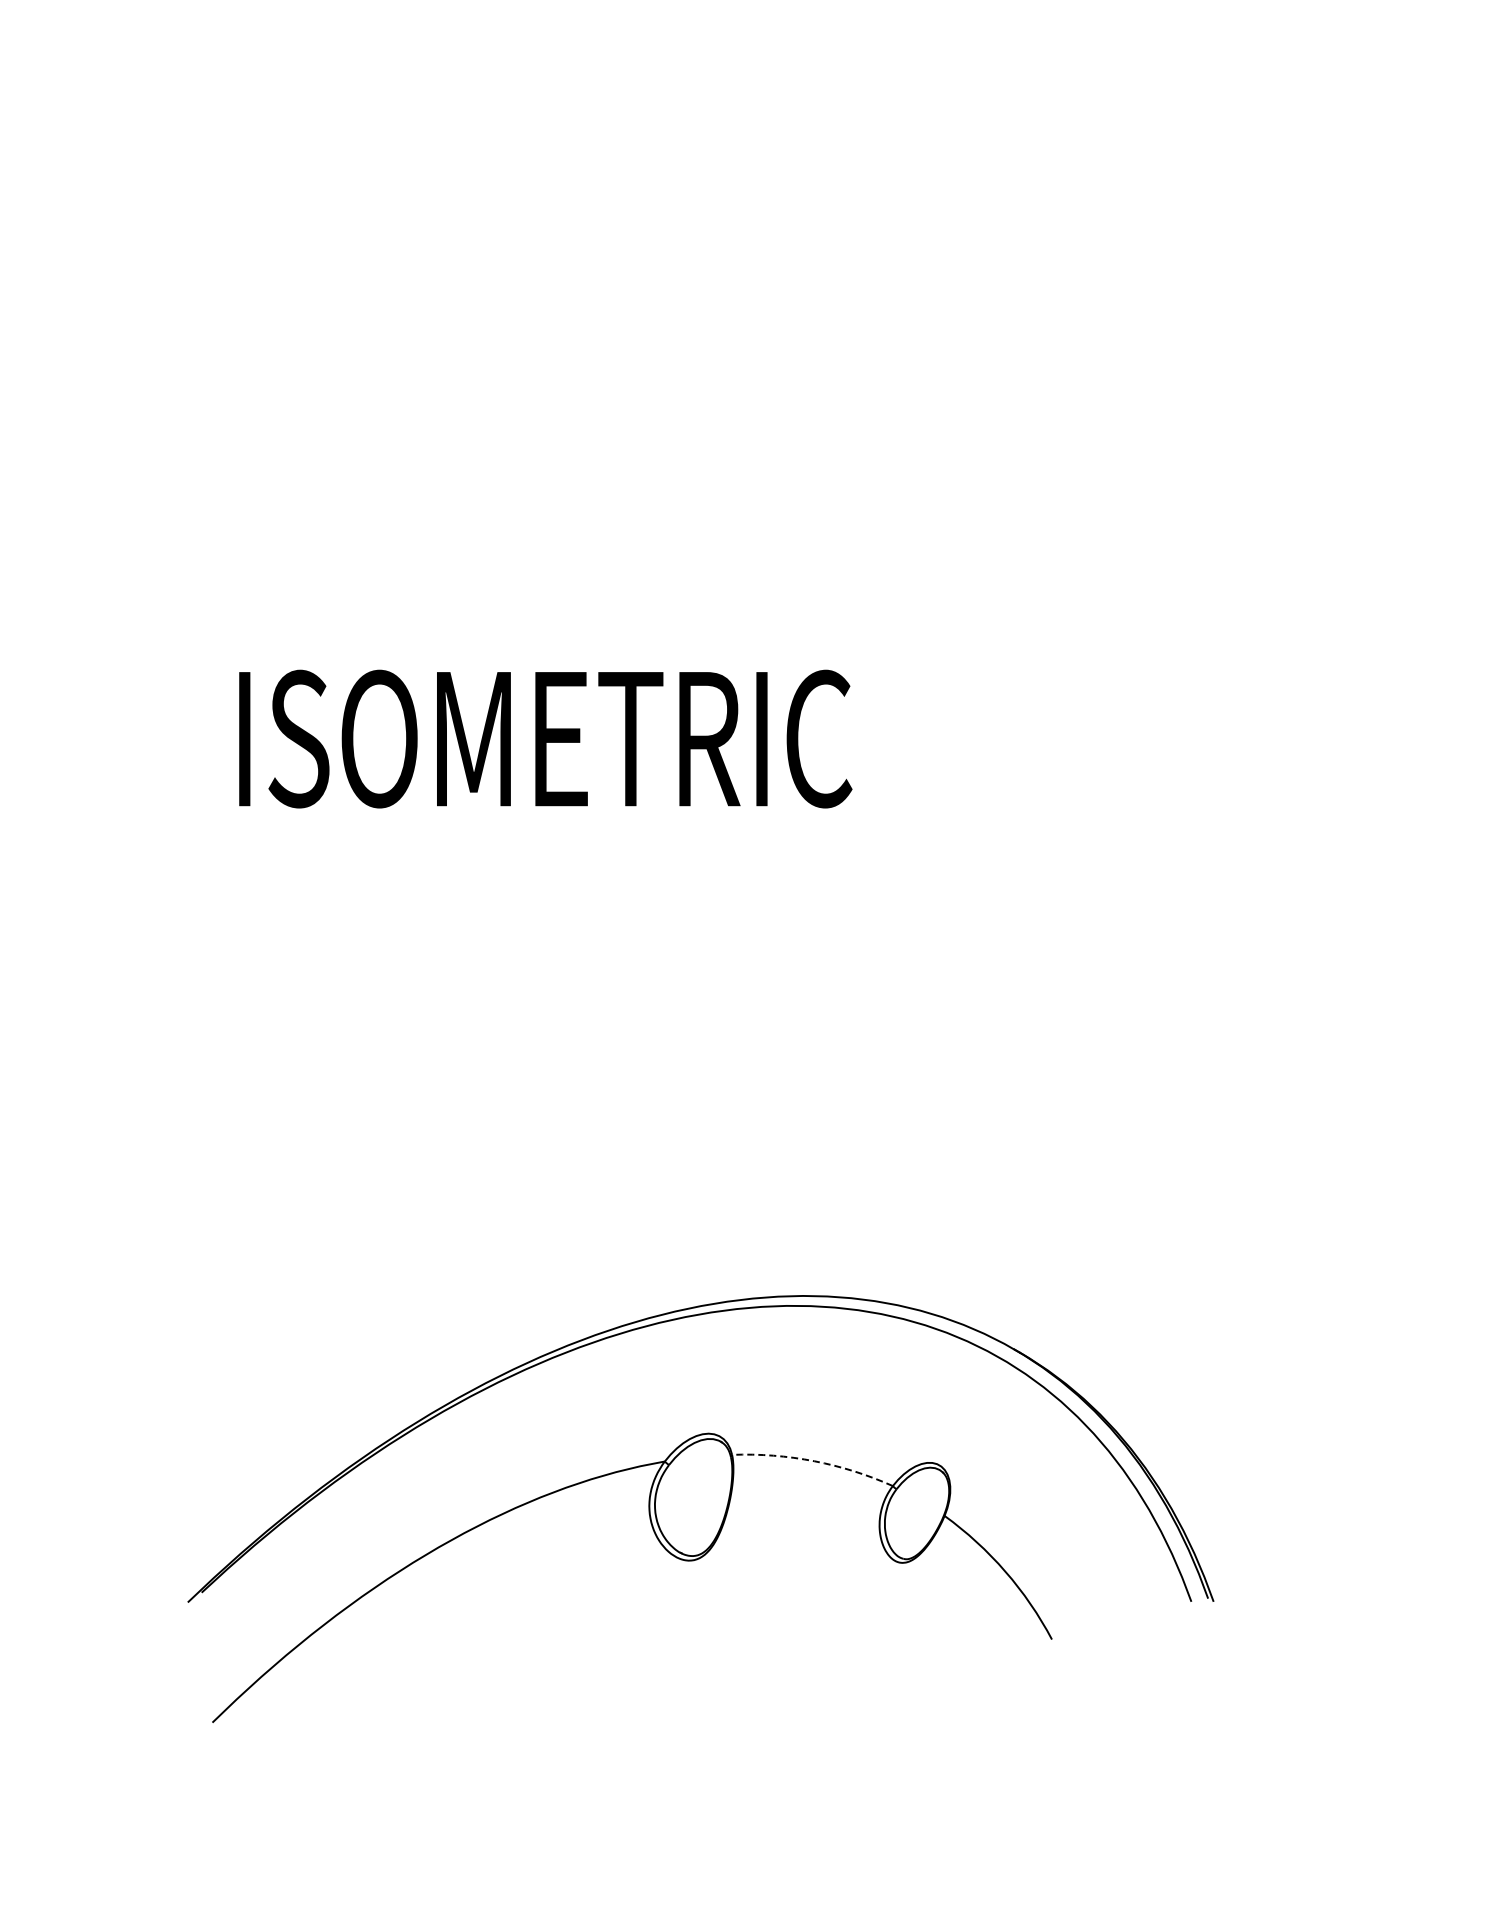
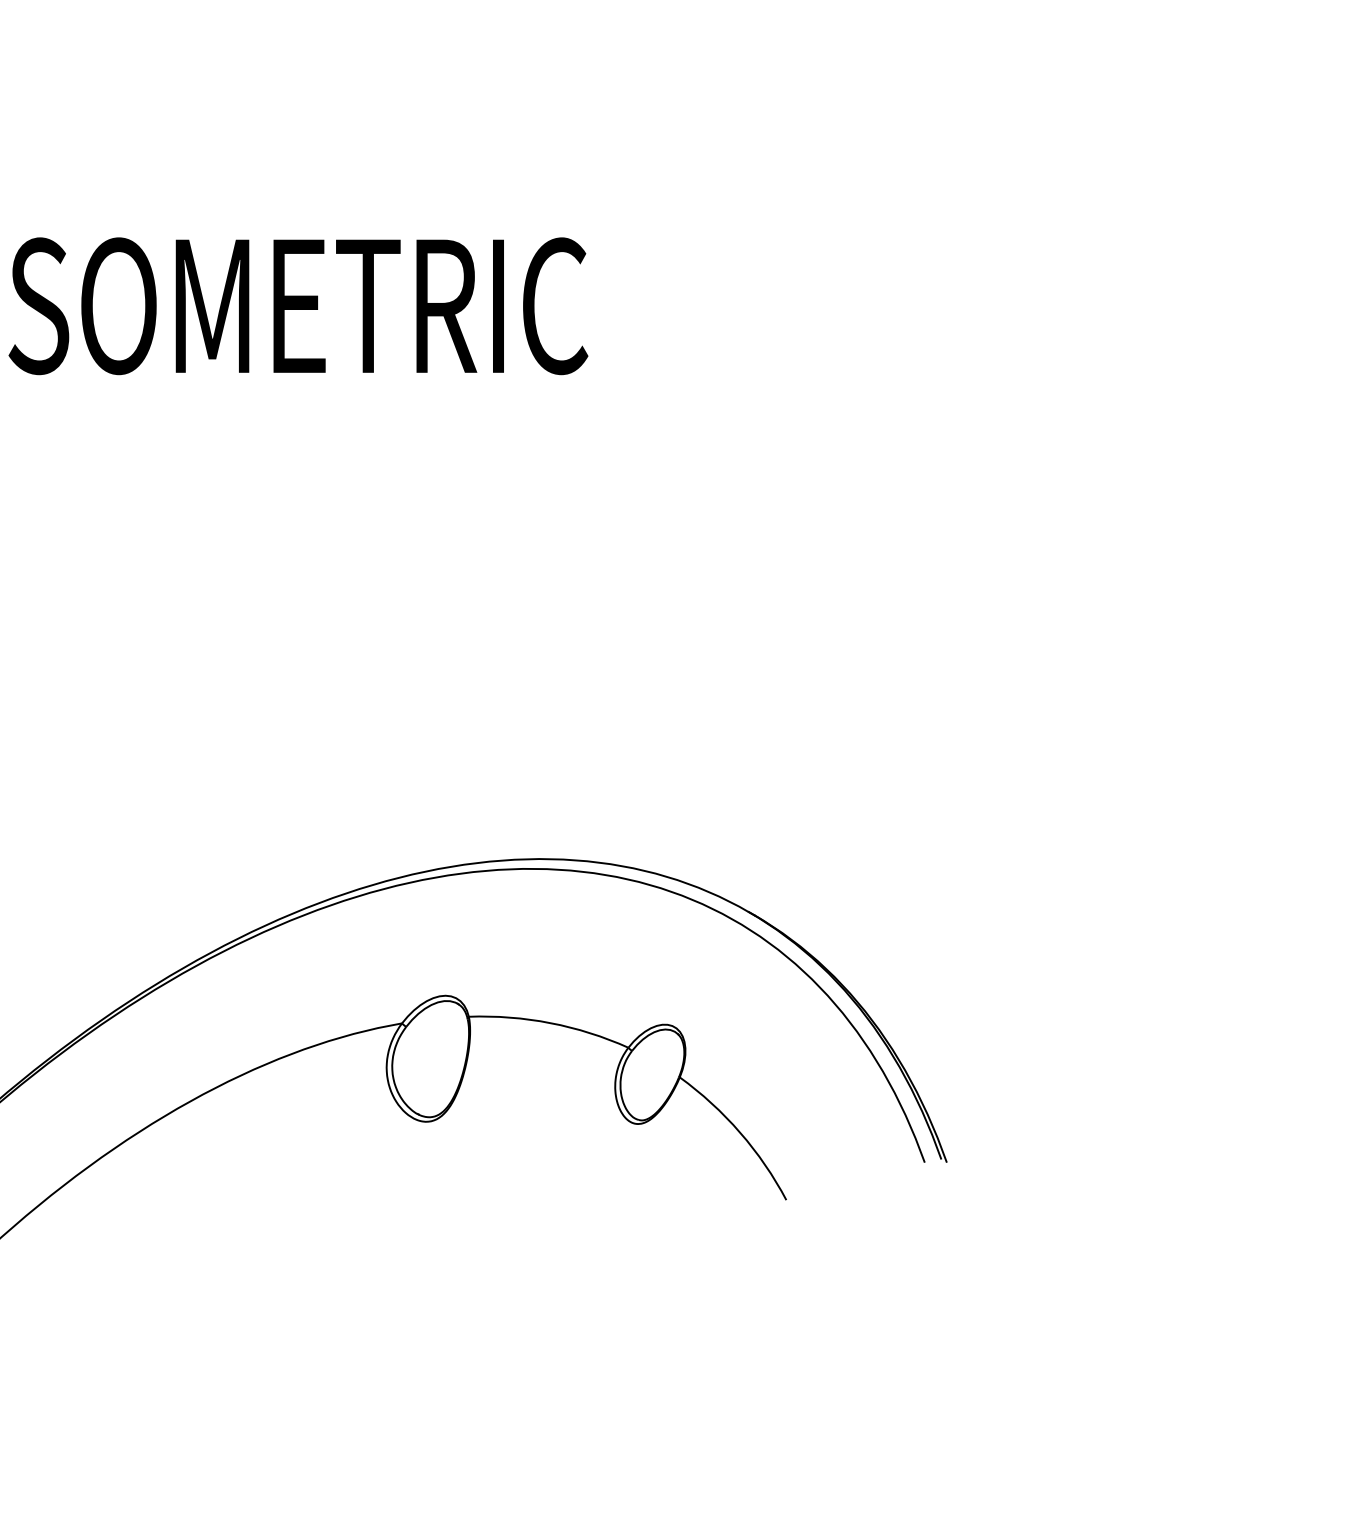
arc: (814, 1461) -> (550, 1023), dashed -> solid

